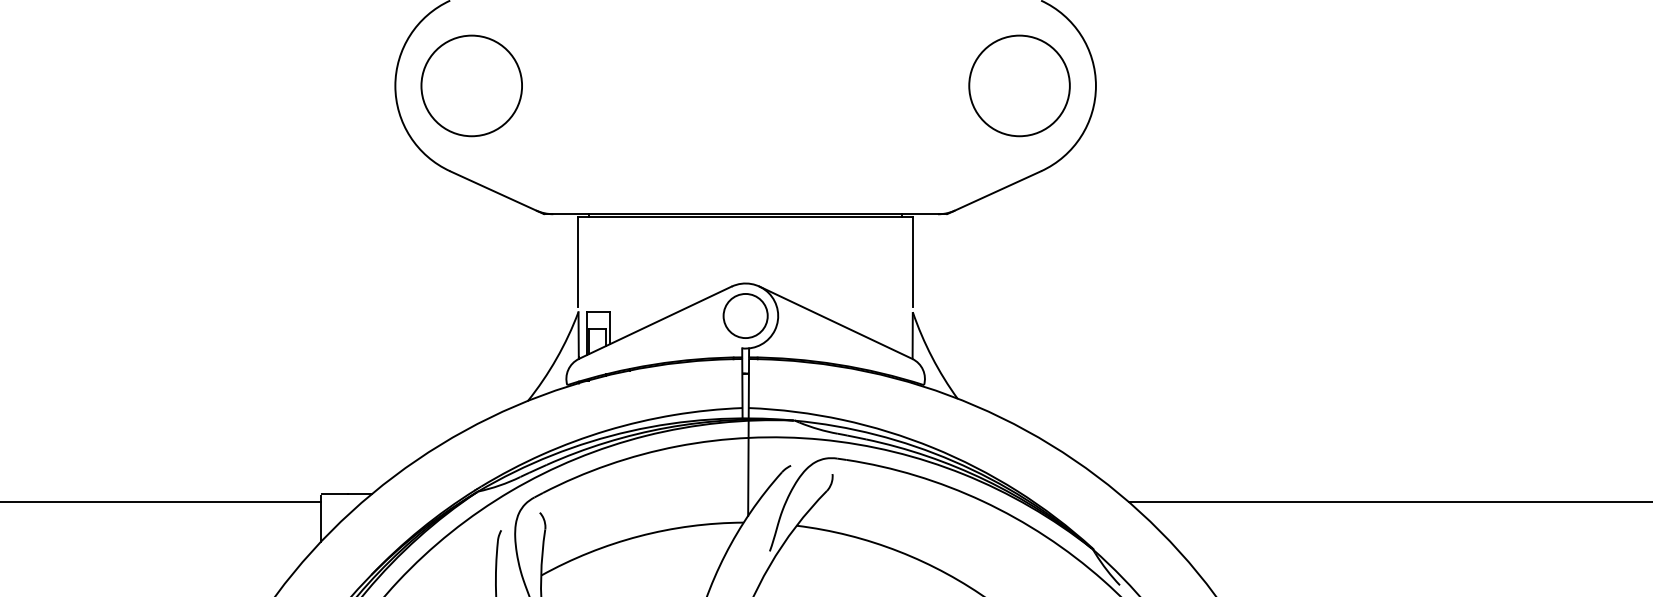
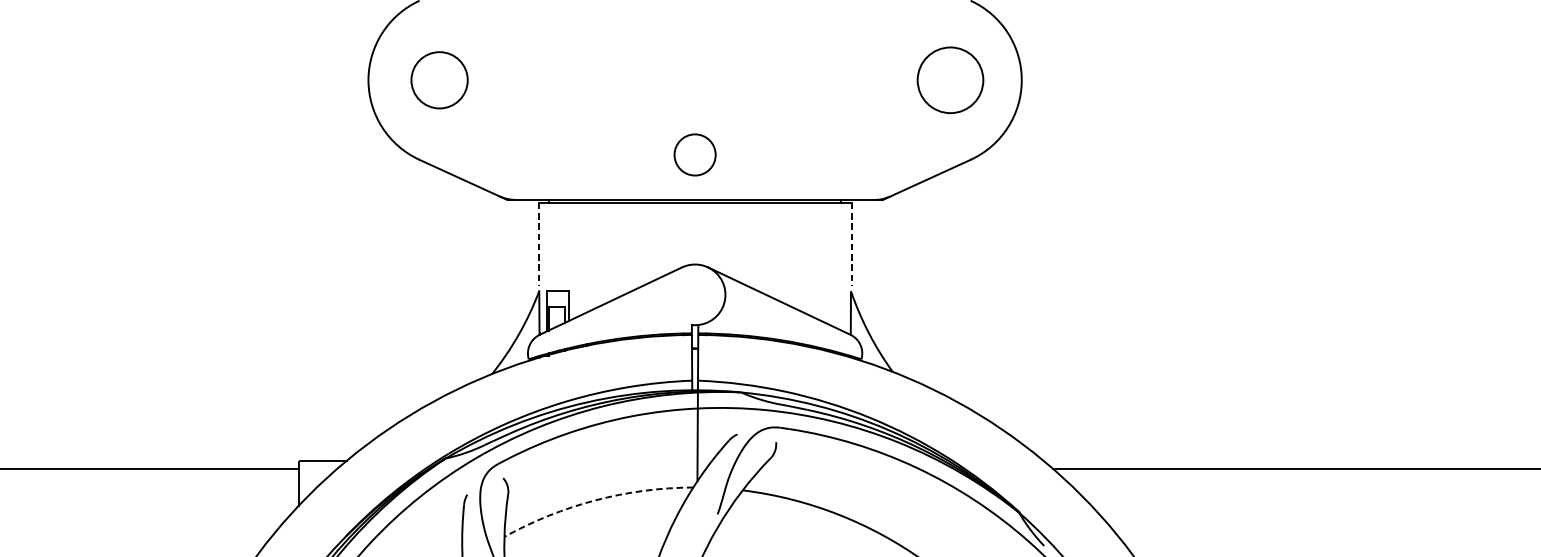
circle: (471, 85) -> (439, 79), size x0.6
circle: (1019, 85) -> (950, 79), size x0.7
line: (577, 262) -> (538, 244), solid -> dashed
line: (913, 262) -> (851, 244), solid -> dashed
circle: (745, 315) -> (694, 154), moved
arc: (639, 536) -> (596, 500), solid -> dashed

